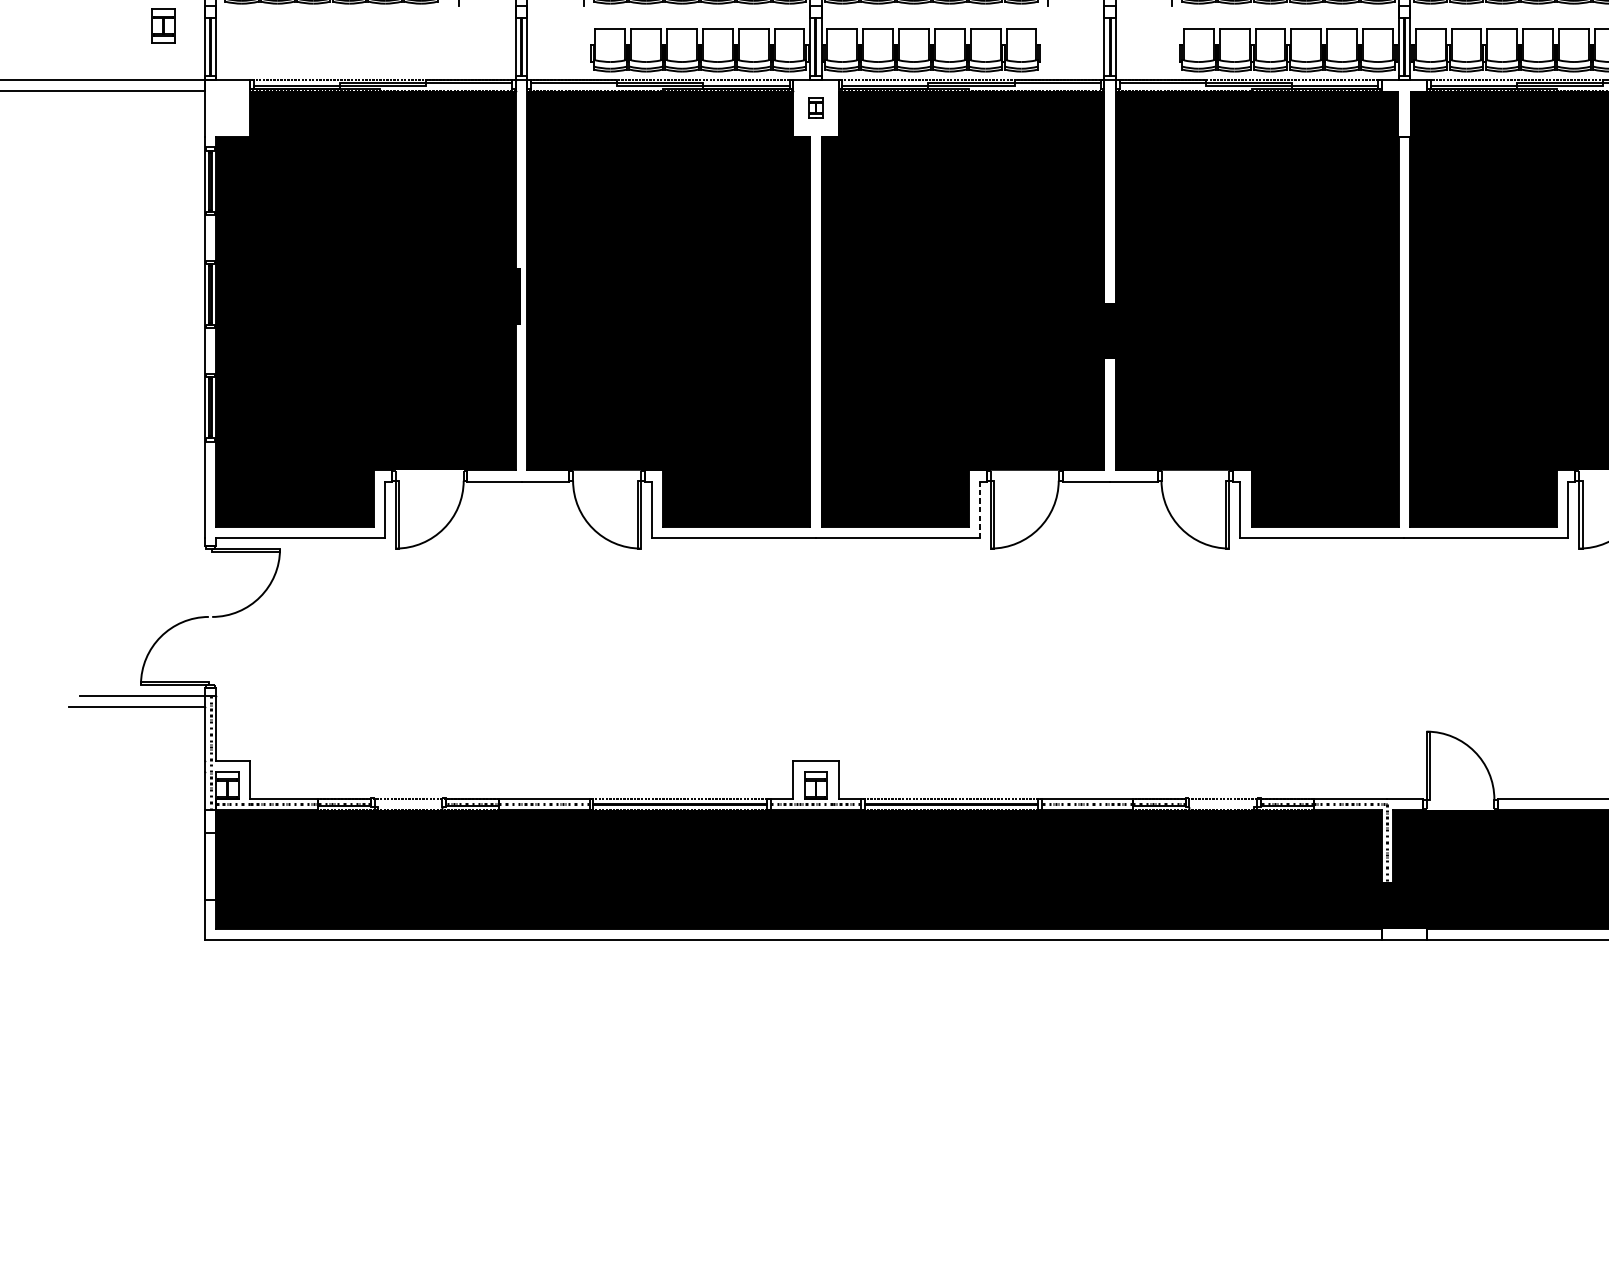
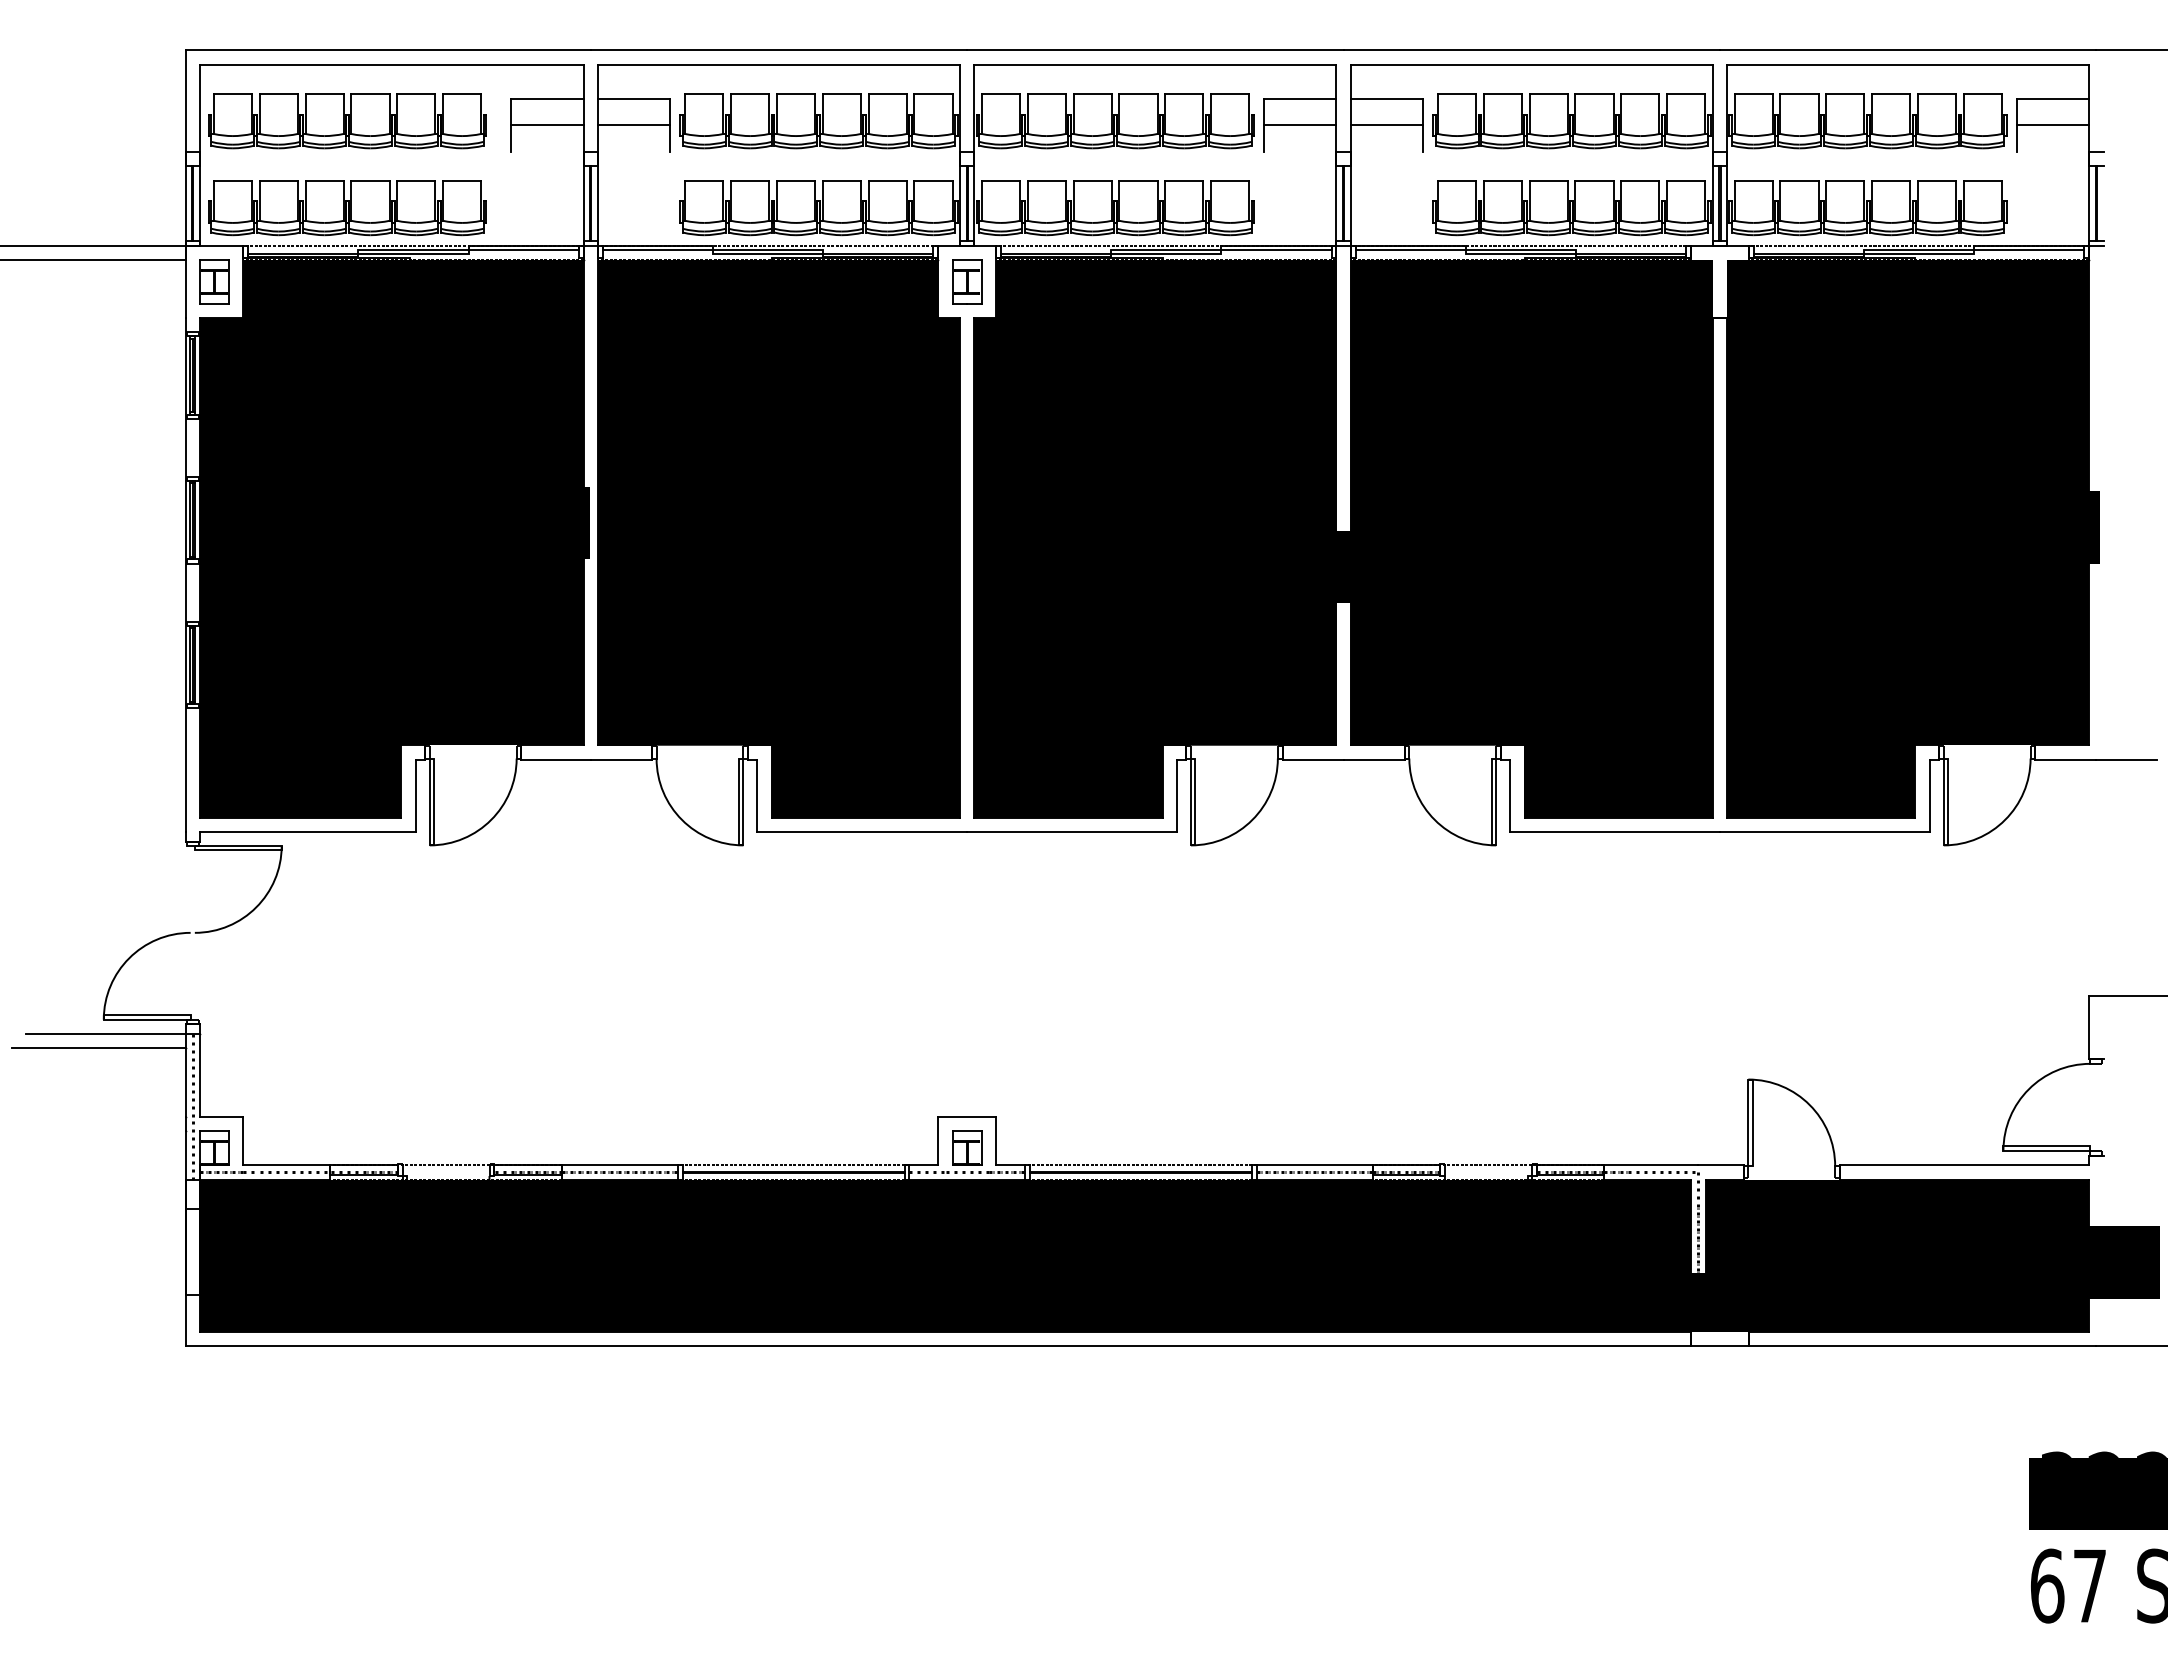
part: (163, 25) -> (214, 281), moved
part: (331, 50) -> (347, 208), added
part: (816, 107) -> (967, 281), size x1.67
line: (980, 509) -> (1177, 795), dashed -> solid

